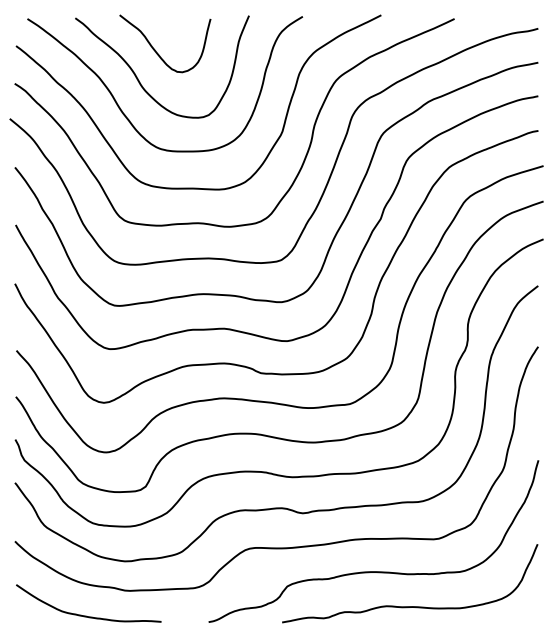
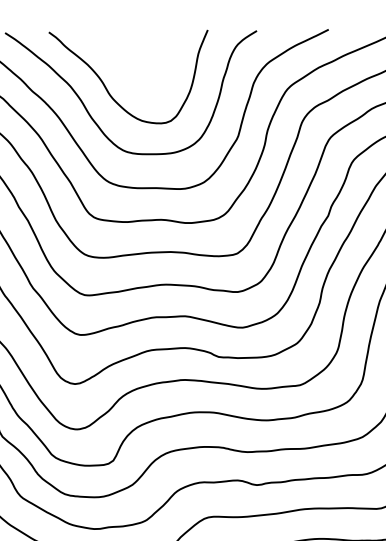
curve: (155, 49) -> (122, 60), removed

